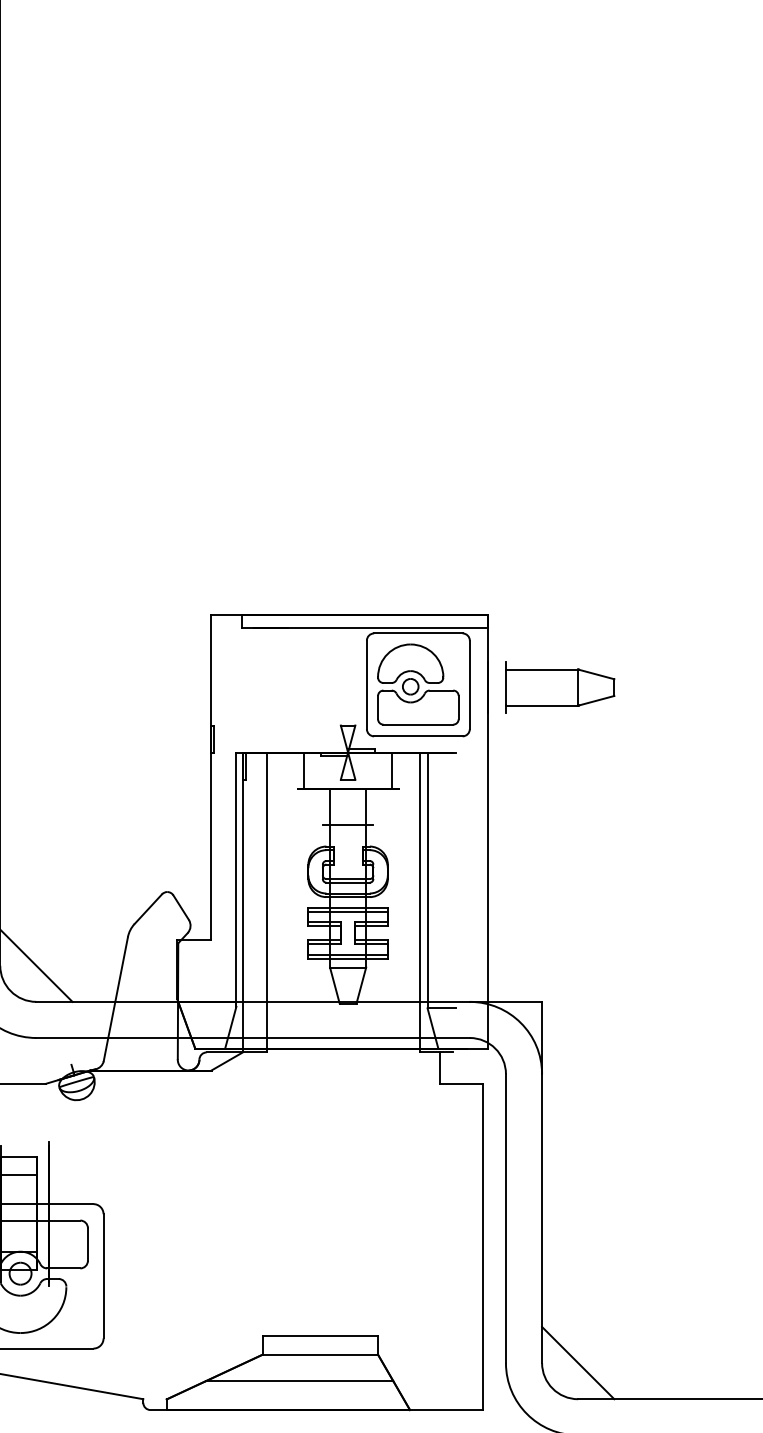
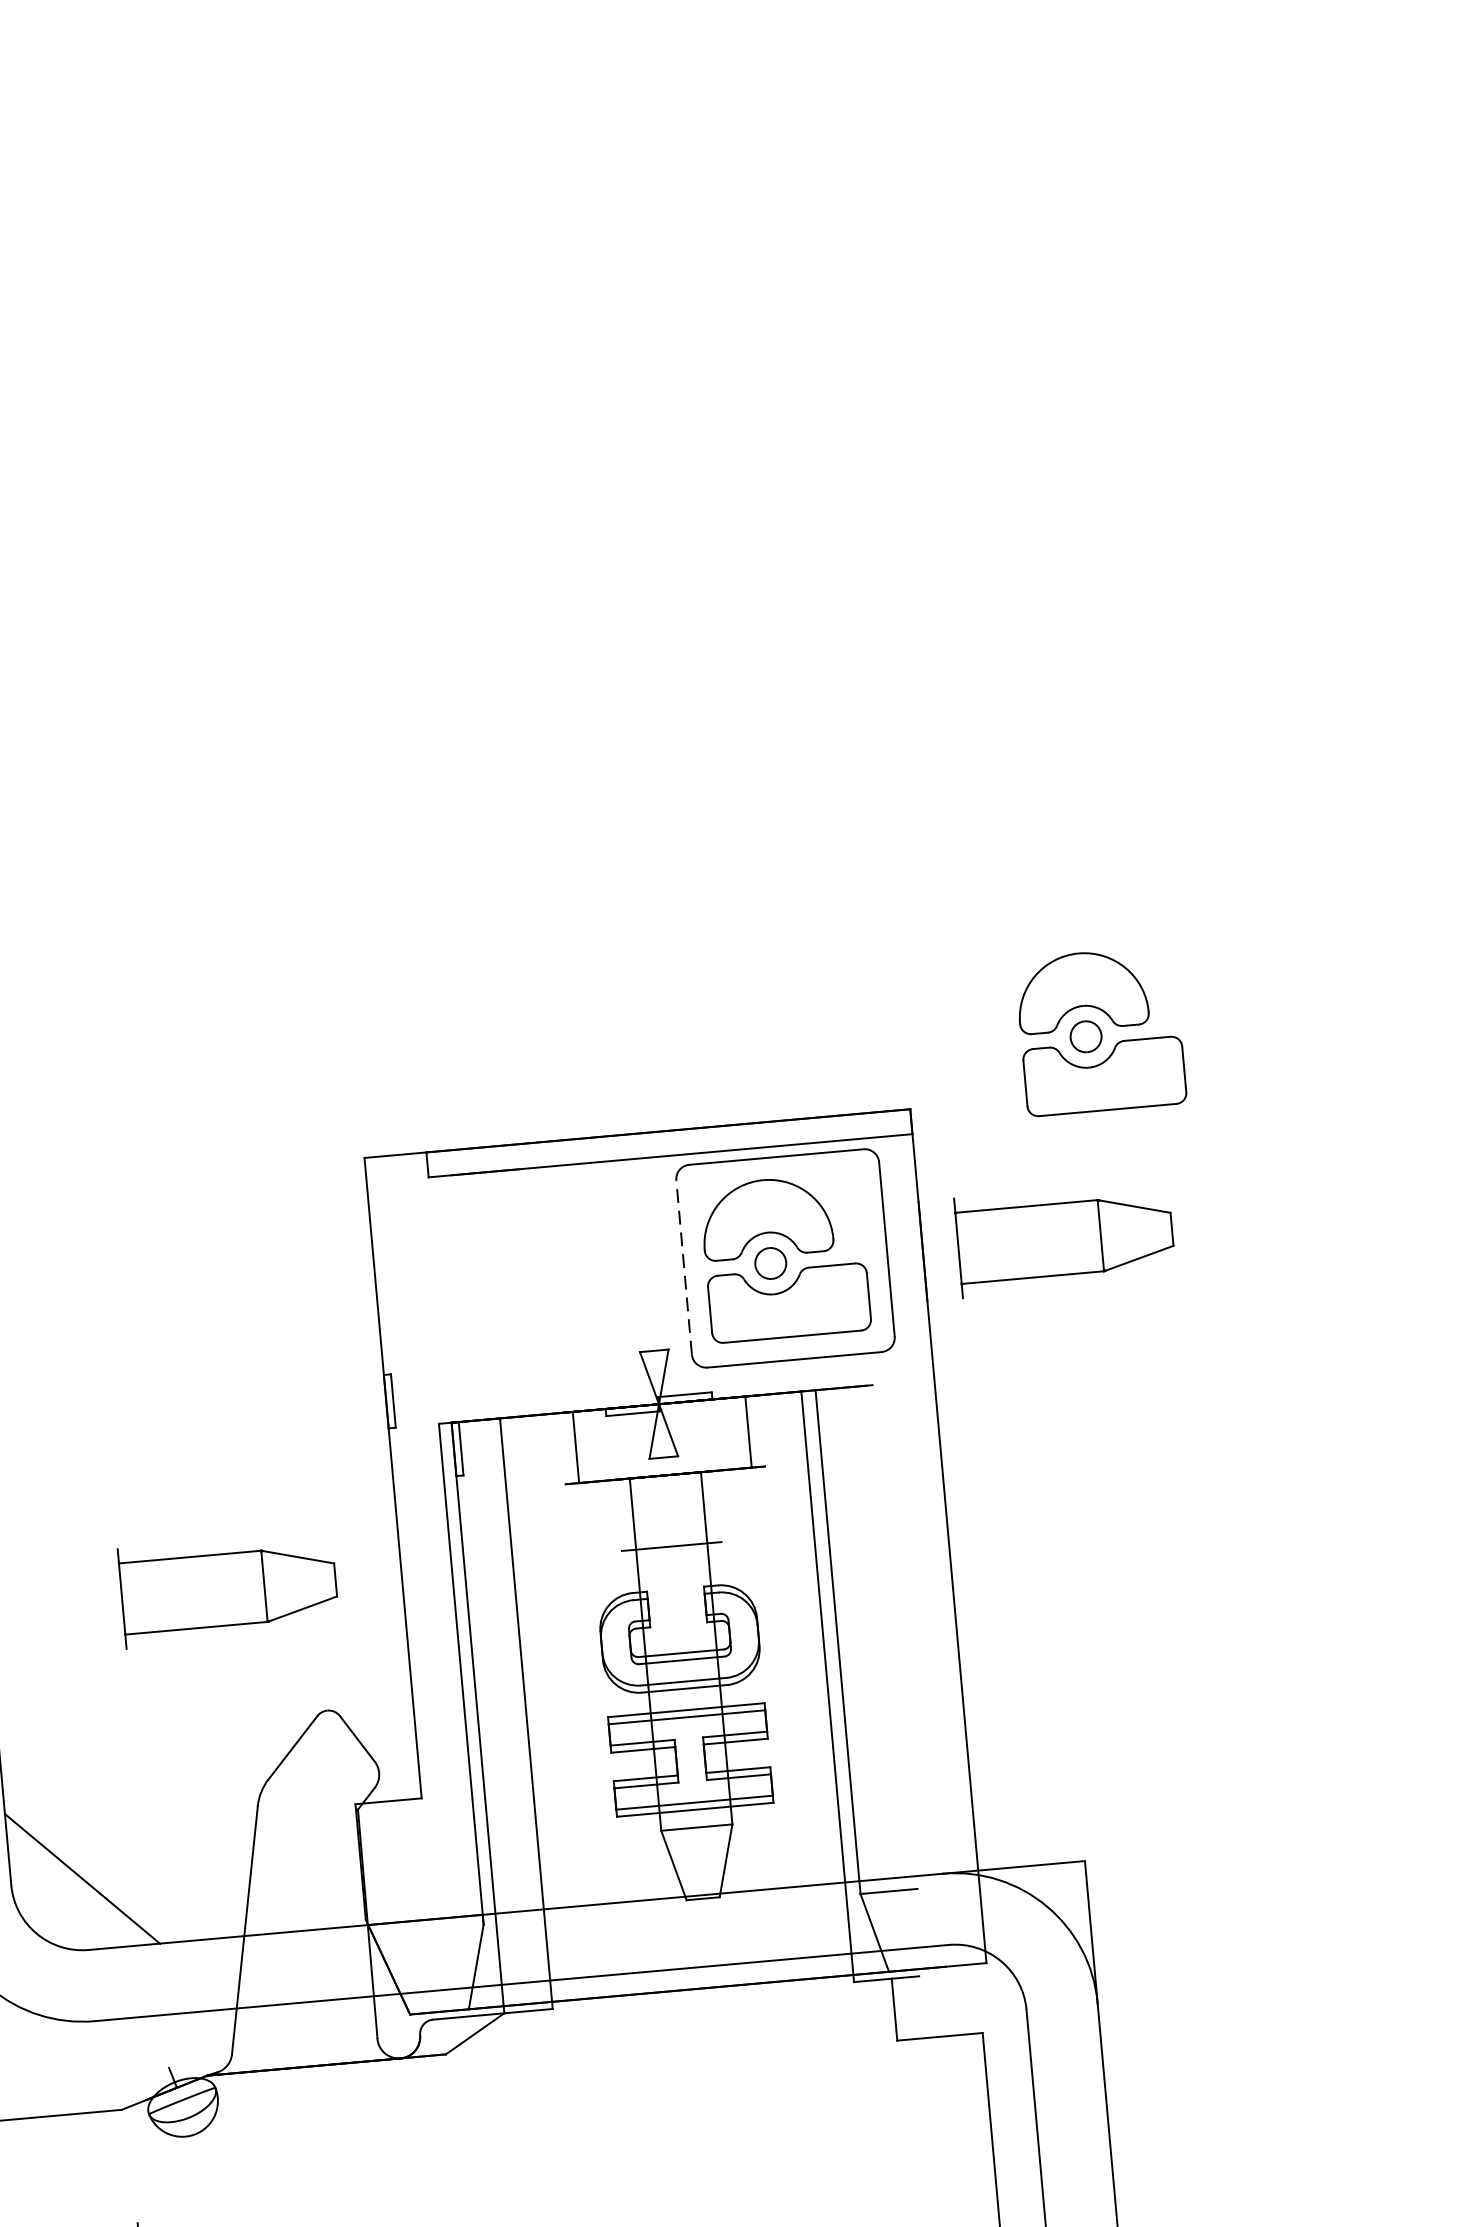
part: (587, 584) -> (1101, 1030), added
line: (366, 684) -> (683, 1266), solid -> dashed
part: (123, 826) -> (229, 1589), added

